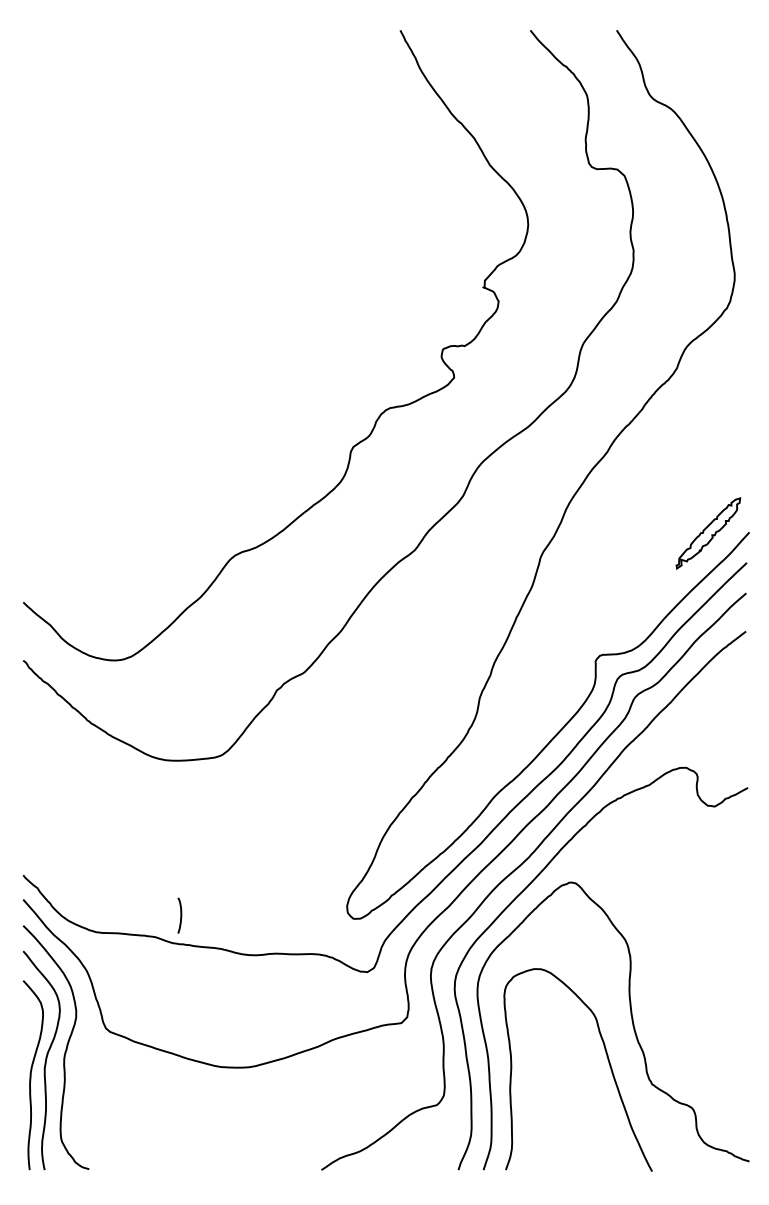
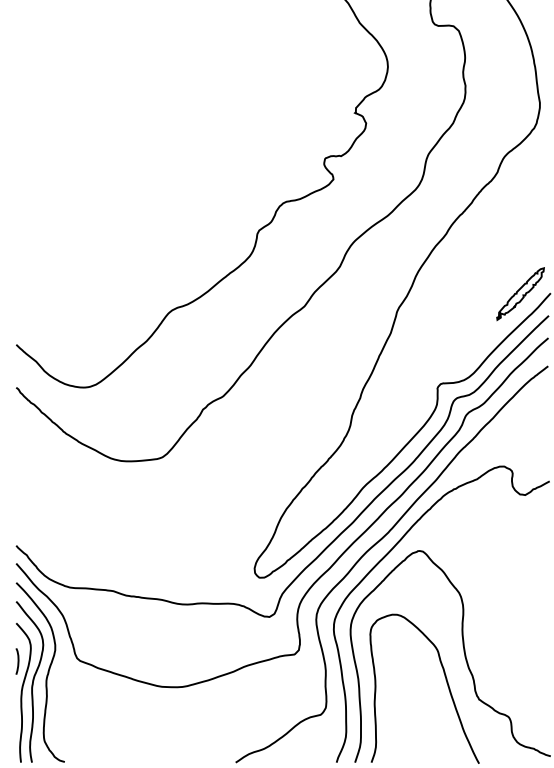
curve: (180, 915) -> (17, 661), moved

